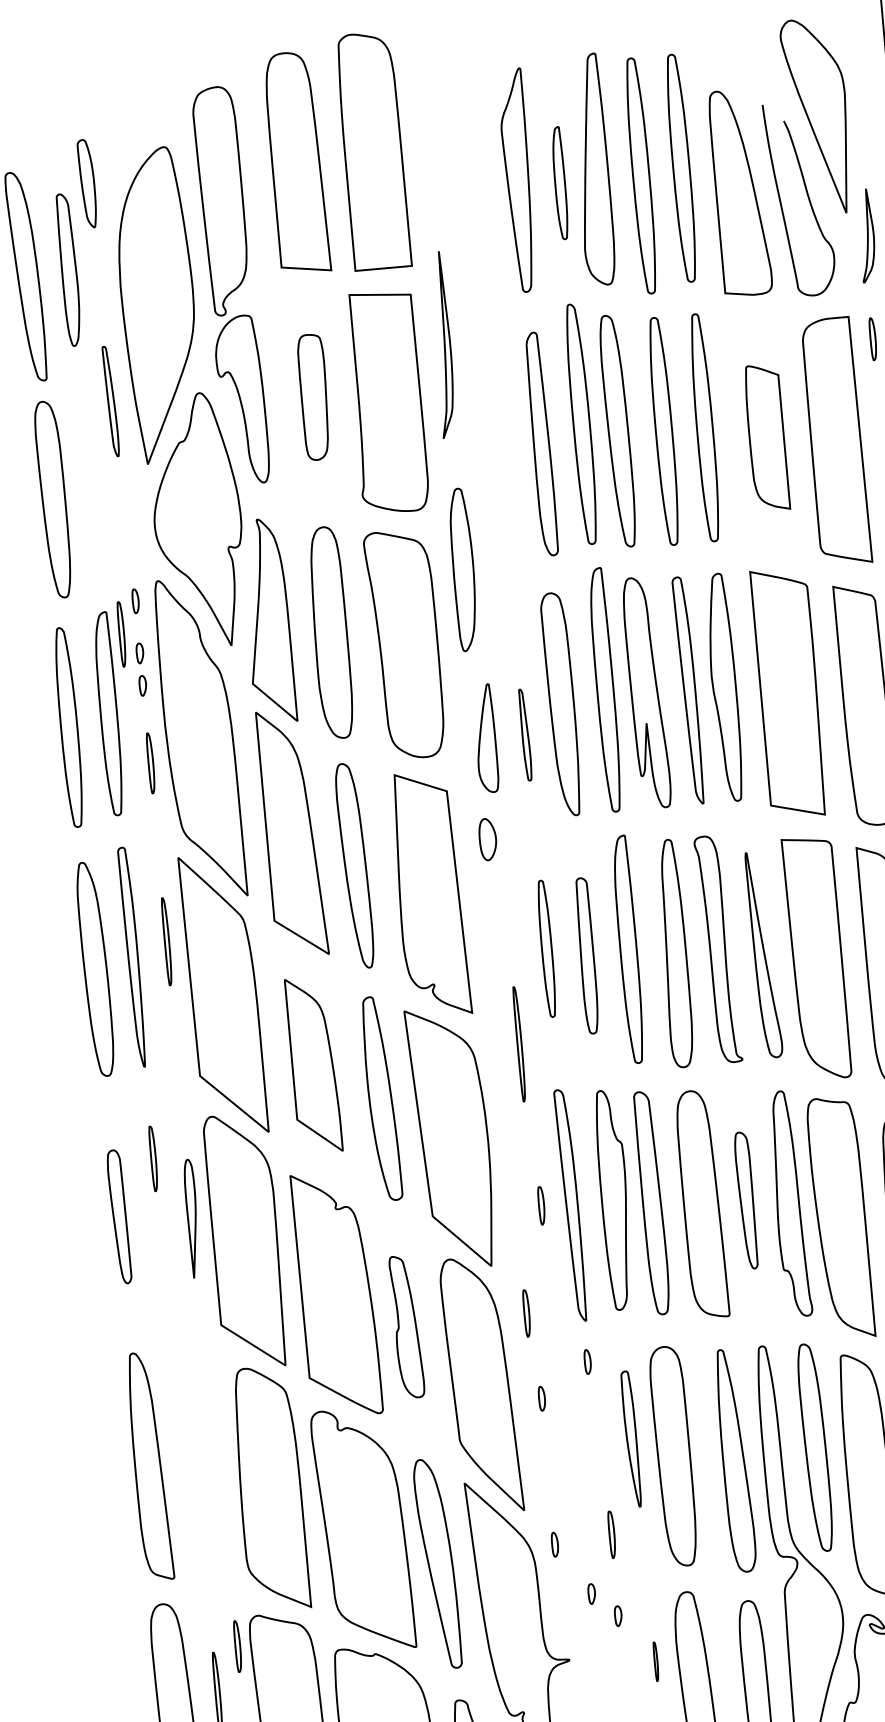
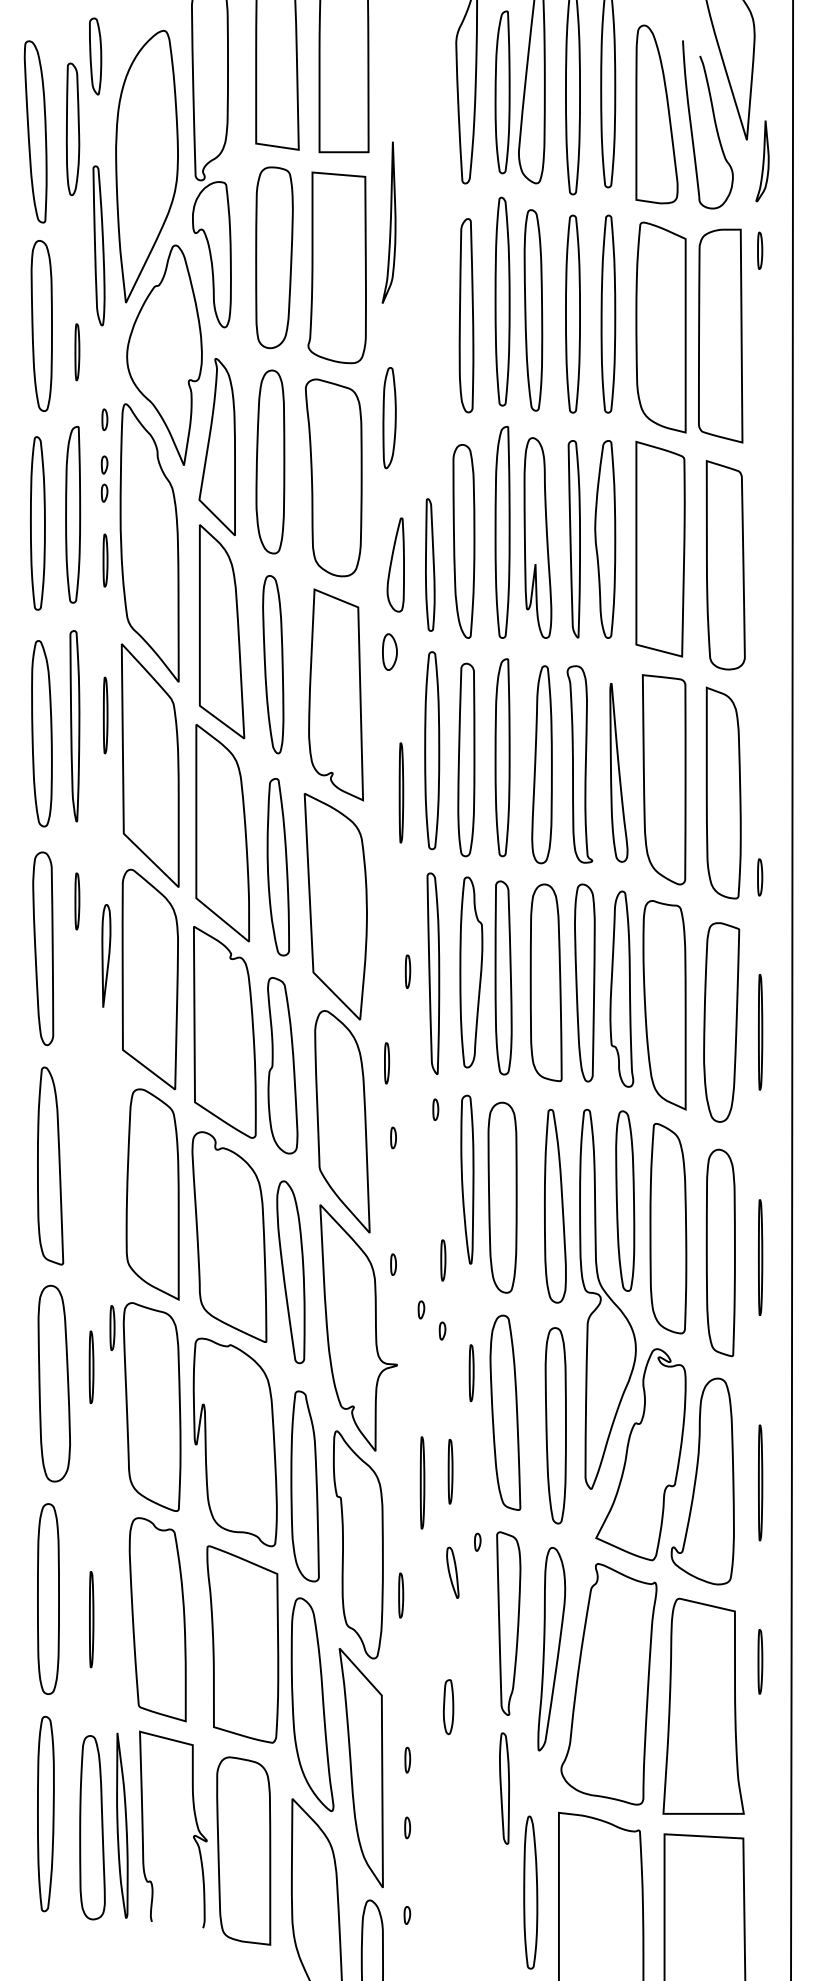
part: (560, 183) -> (502, 92), size x1.67
part: (314, 396) -> (274, 257), size x1.67
part: (110, 401) -> (98, 245), size x1.67
part: (766, 437) -> (660, 327), size x1.67
part: (463, 570) -> (389, 418), size x0.71
part: (121, 634) -> (77, 352), moved
part: (525, 734) -> (430, 564), size x1.67
part: (547, 948) -> (432, 750), size x1.67
part: (587, 955) -> (466, 759), size x1.43
part: (519, 1043) -> (401, 792), moved
part: (313, 1065) -> (222, 833), size x1.43
part: (745, 1200) -> (584, 982), size x1.67
part: (119, 1216) -> (43, 948), size x1.67
part: (406, 1326) -> (282, 1065), size x1.43
part: (631, 1438) -> (467, 1179), size x1.43
part: (656, 1662) -> (471, 1373), size x1.67

